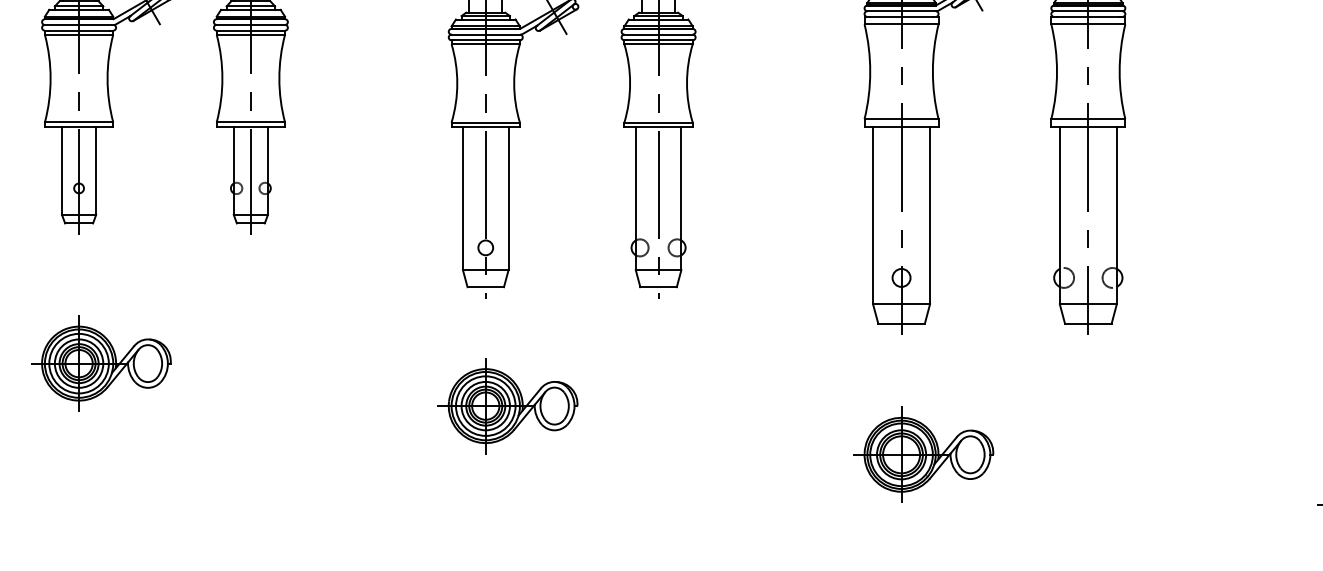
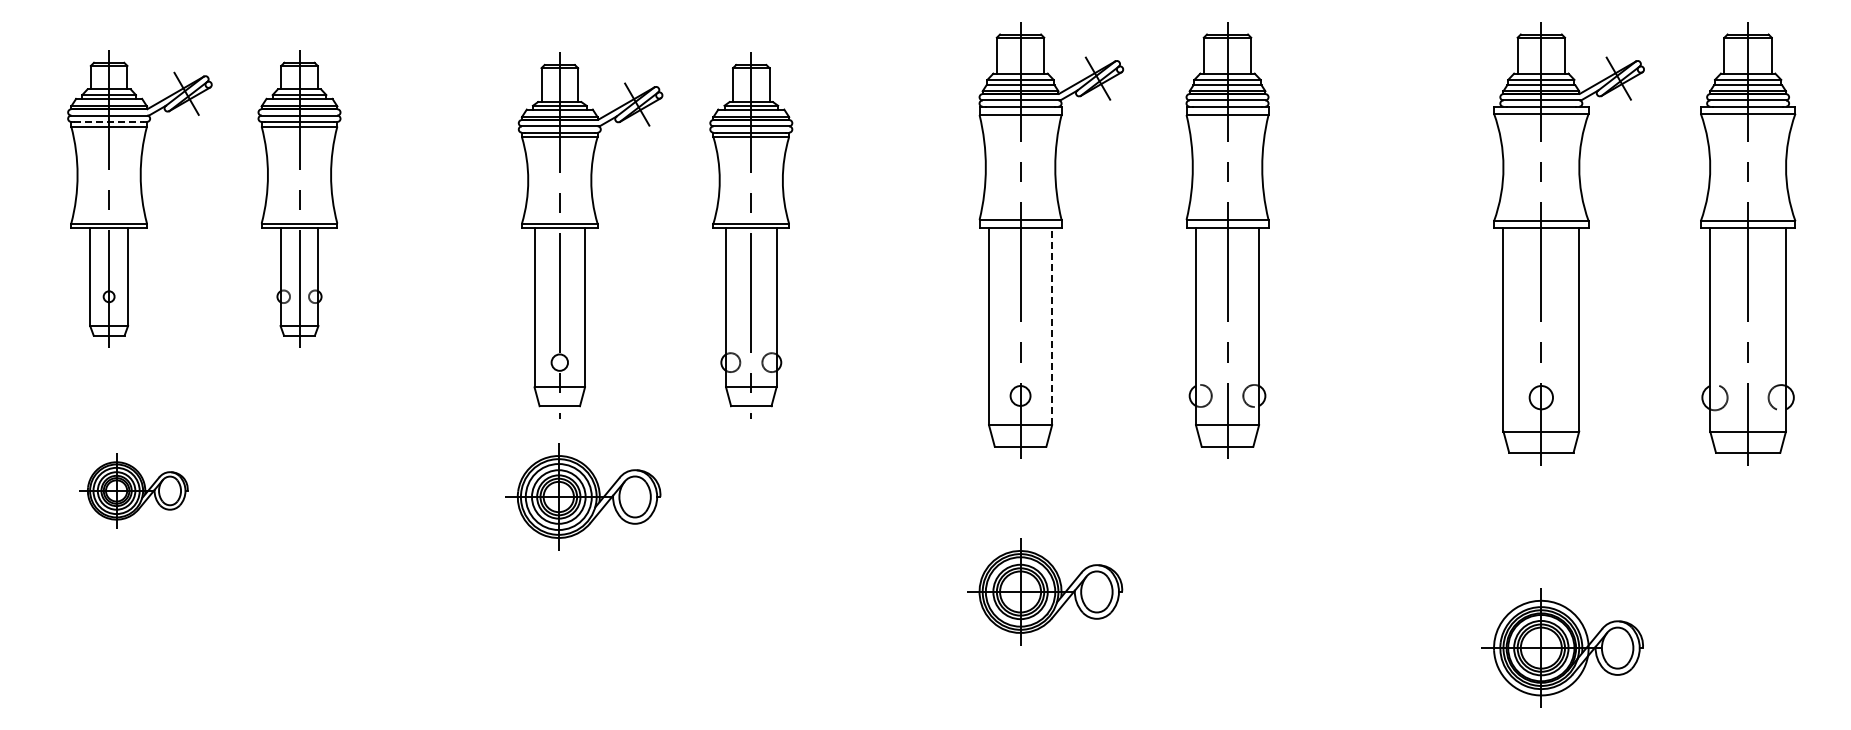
line: (79, 30) -> (109, 121), solid -> dashed
line: (930, 215) -> (1052, 326), solid -> dashed
part: (101, 363) -> (133, 490), size x0.7
part: (508, 405) -> (583, 496), moved

